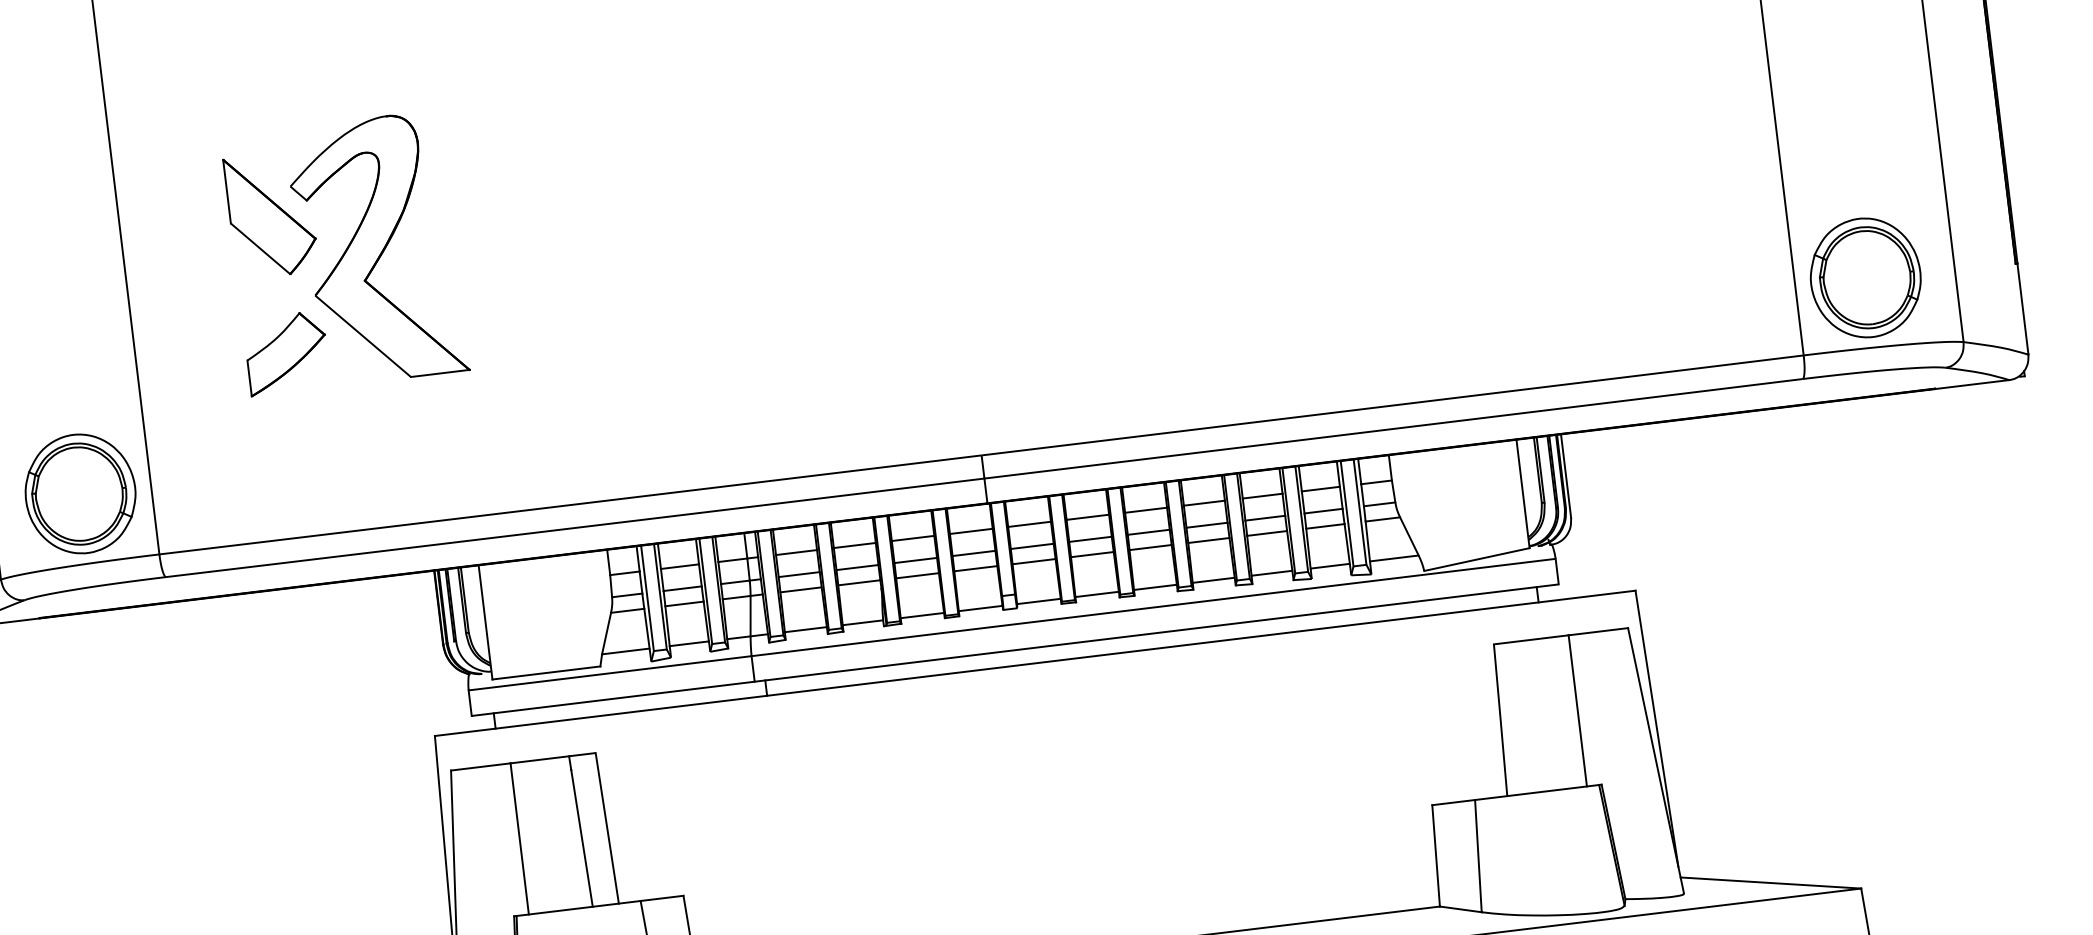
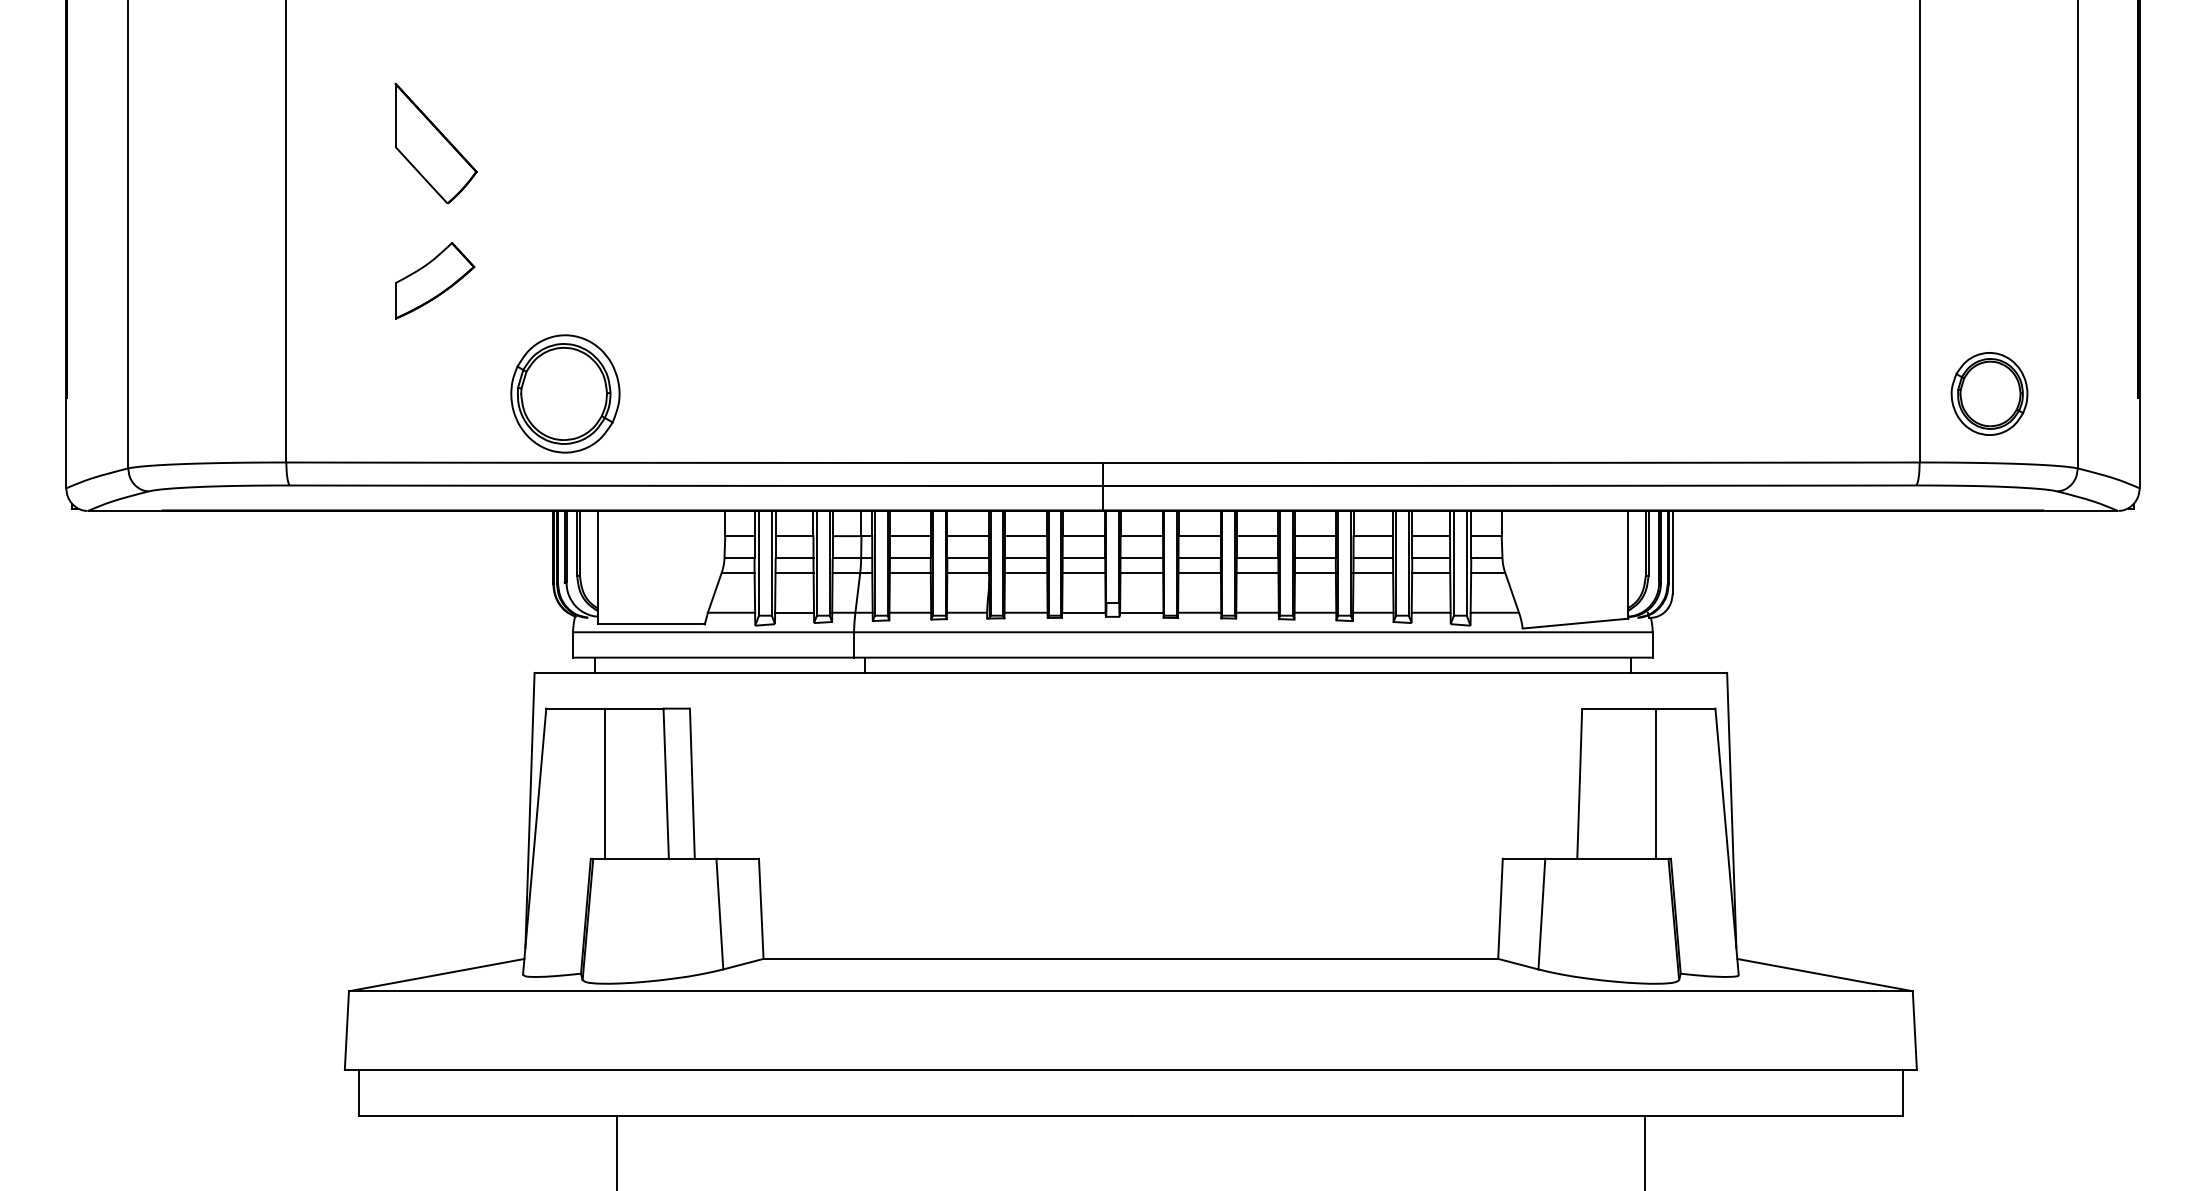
part: (376, 249) -> (535, 189), removed
part: (1865, 277) -> (1989, 393), size x0.7
part: (80, 493) -> (565, 393), moved

